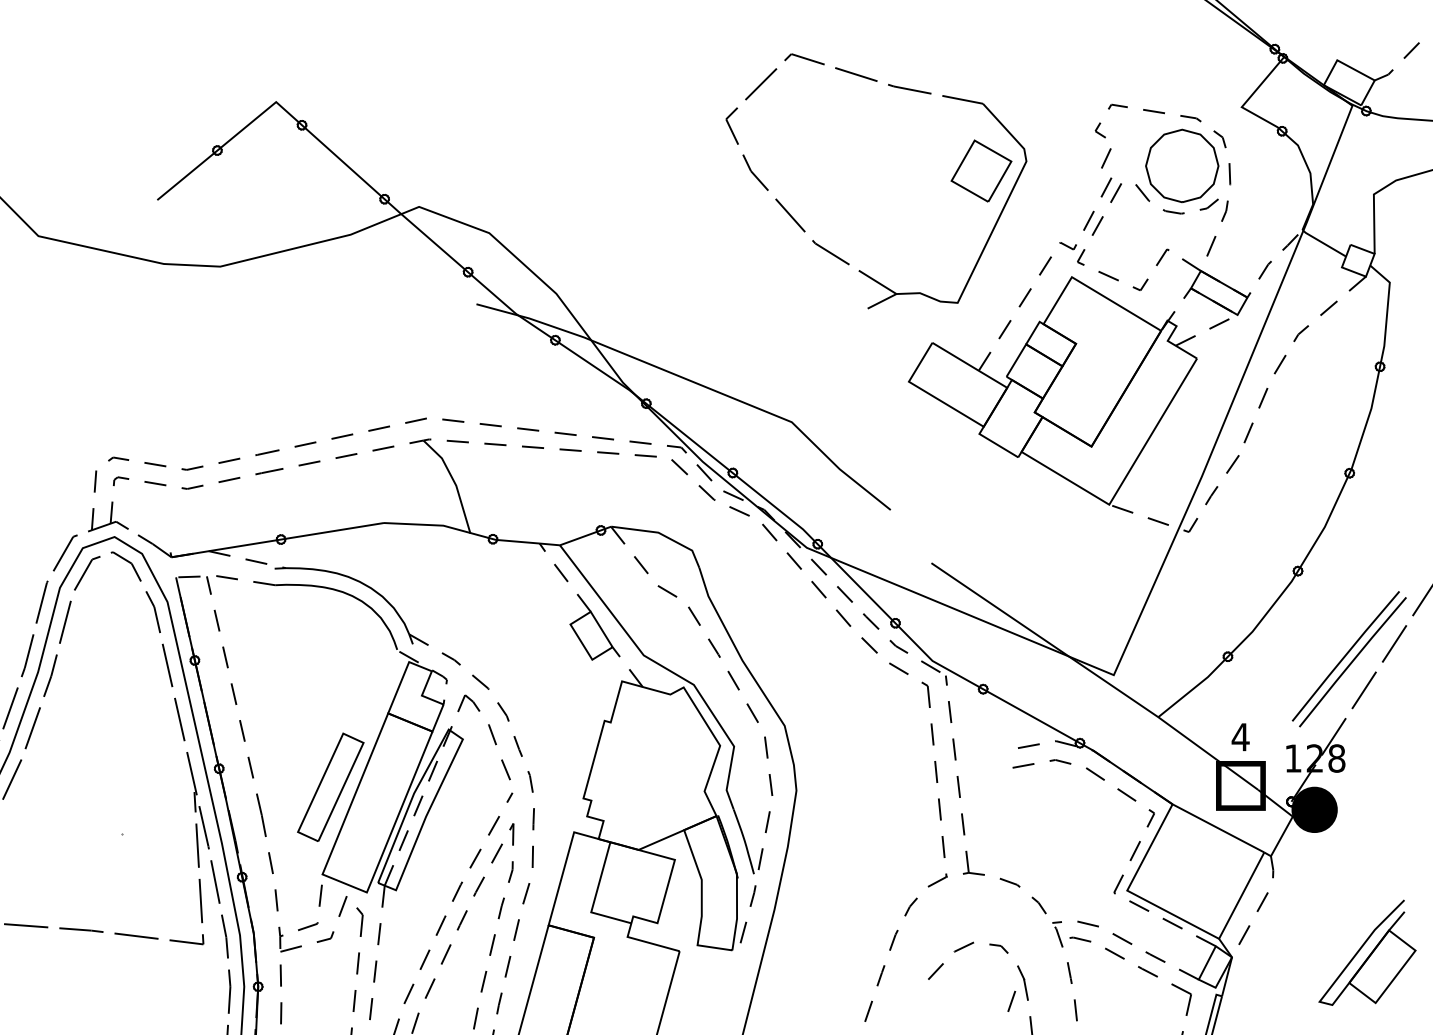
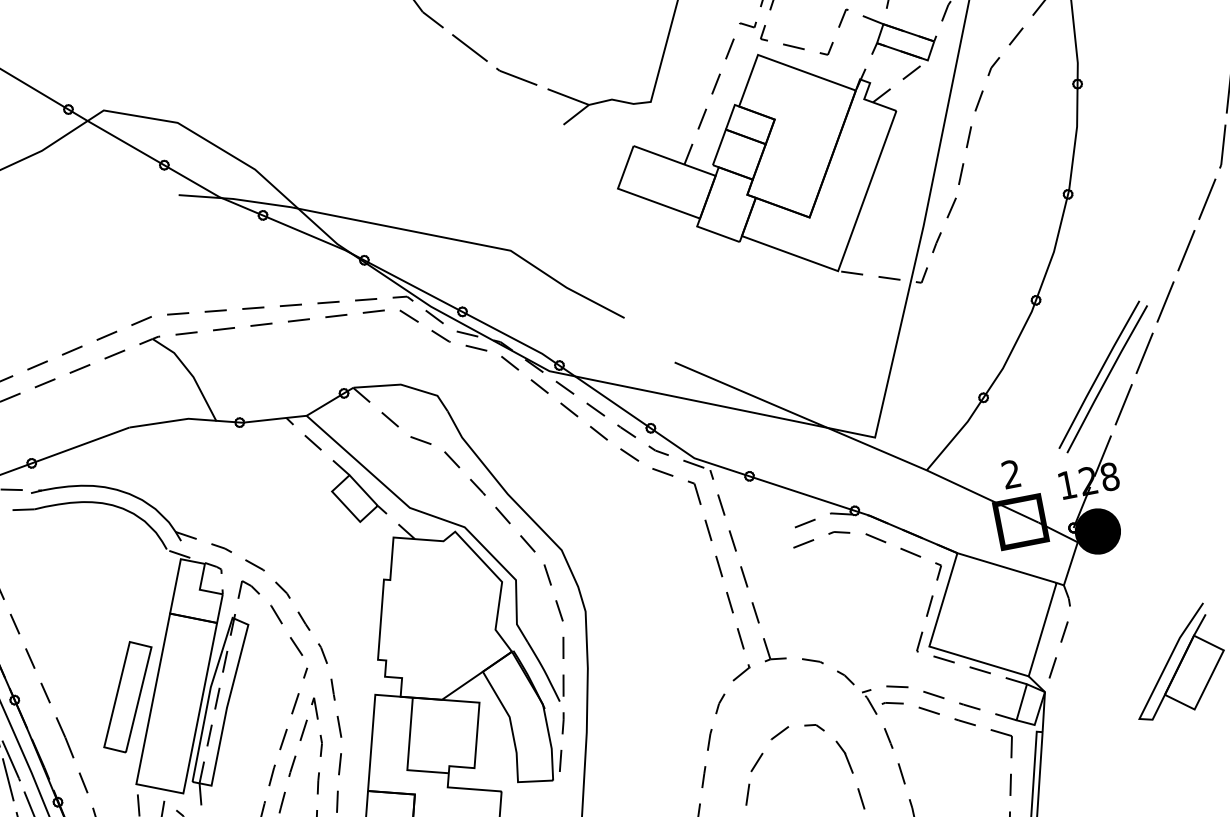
text: (1240, 737) -> (1011, 474), 4 -> 2
line: (1011, 1000) -> (747, 793), moved

